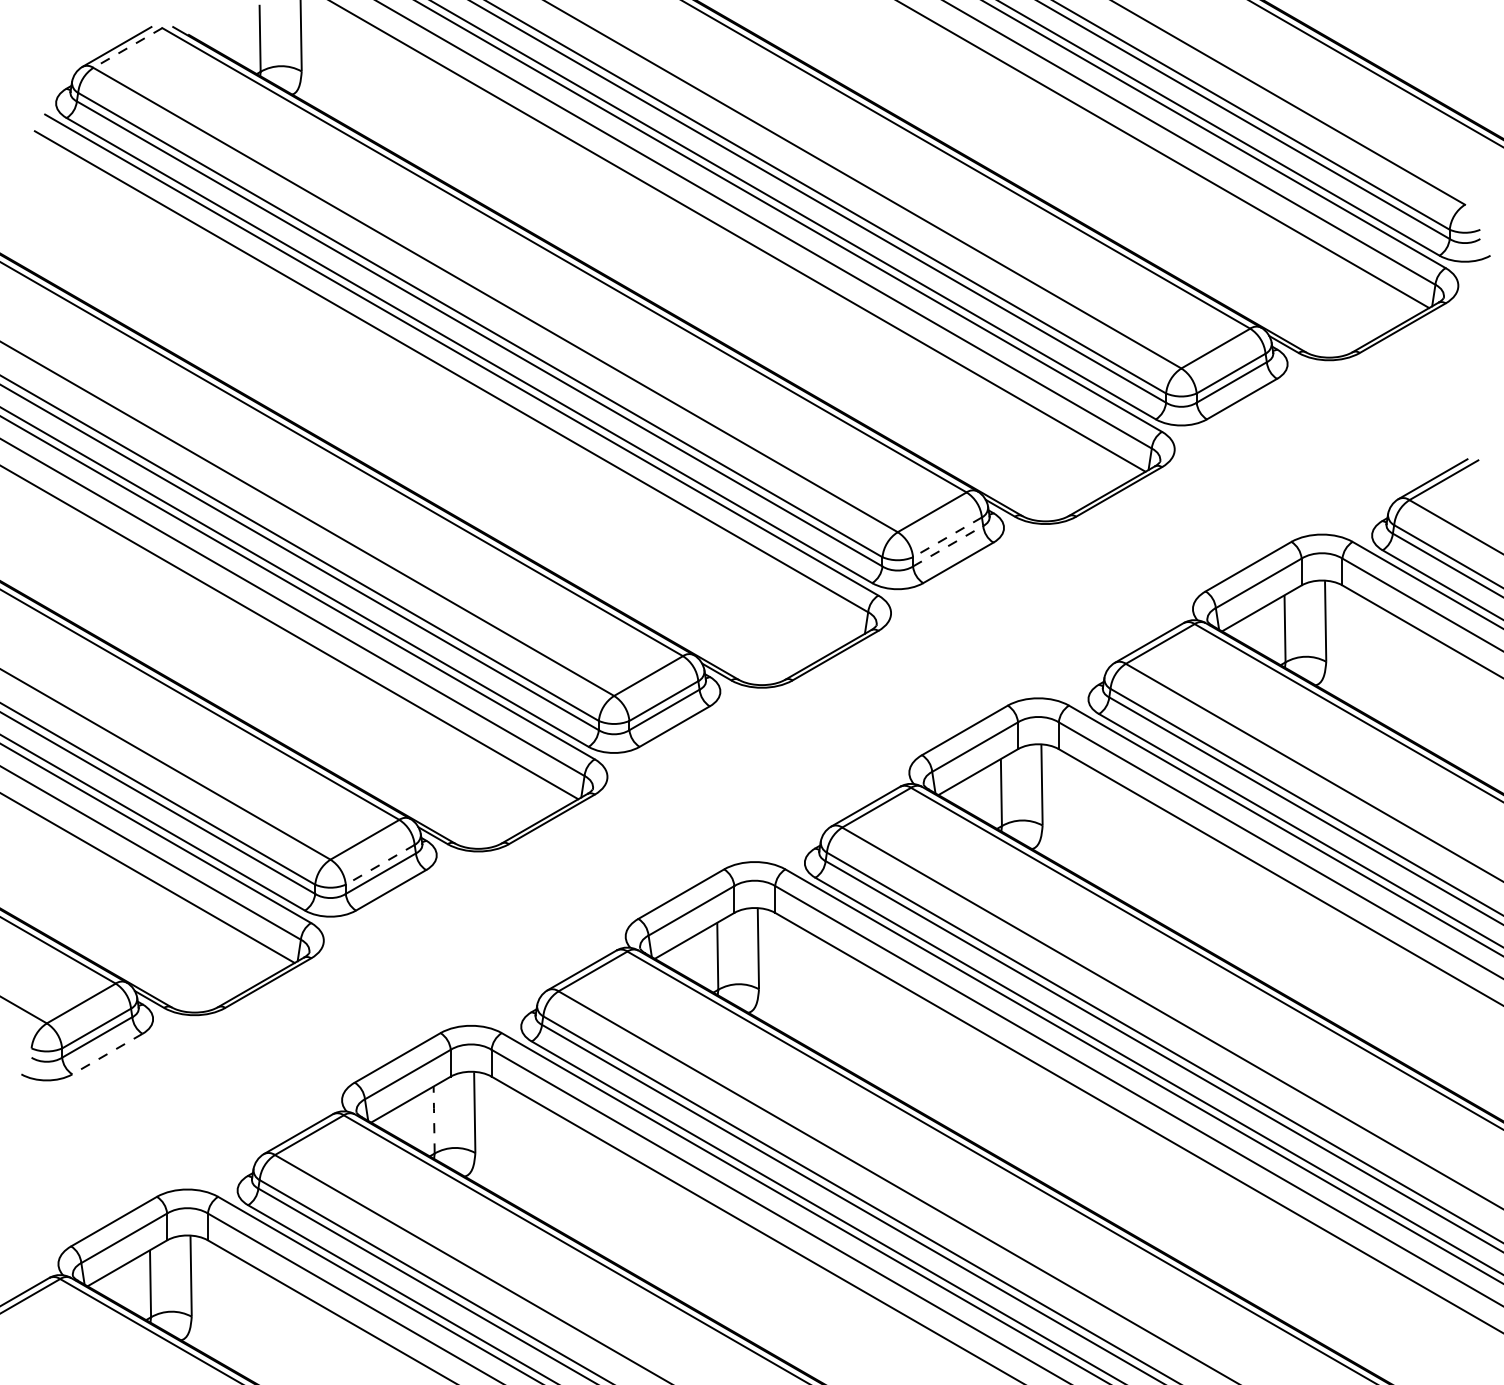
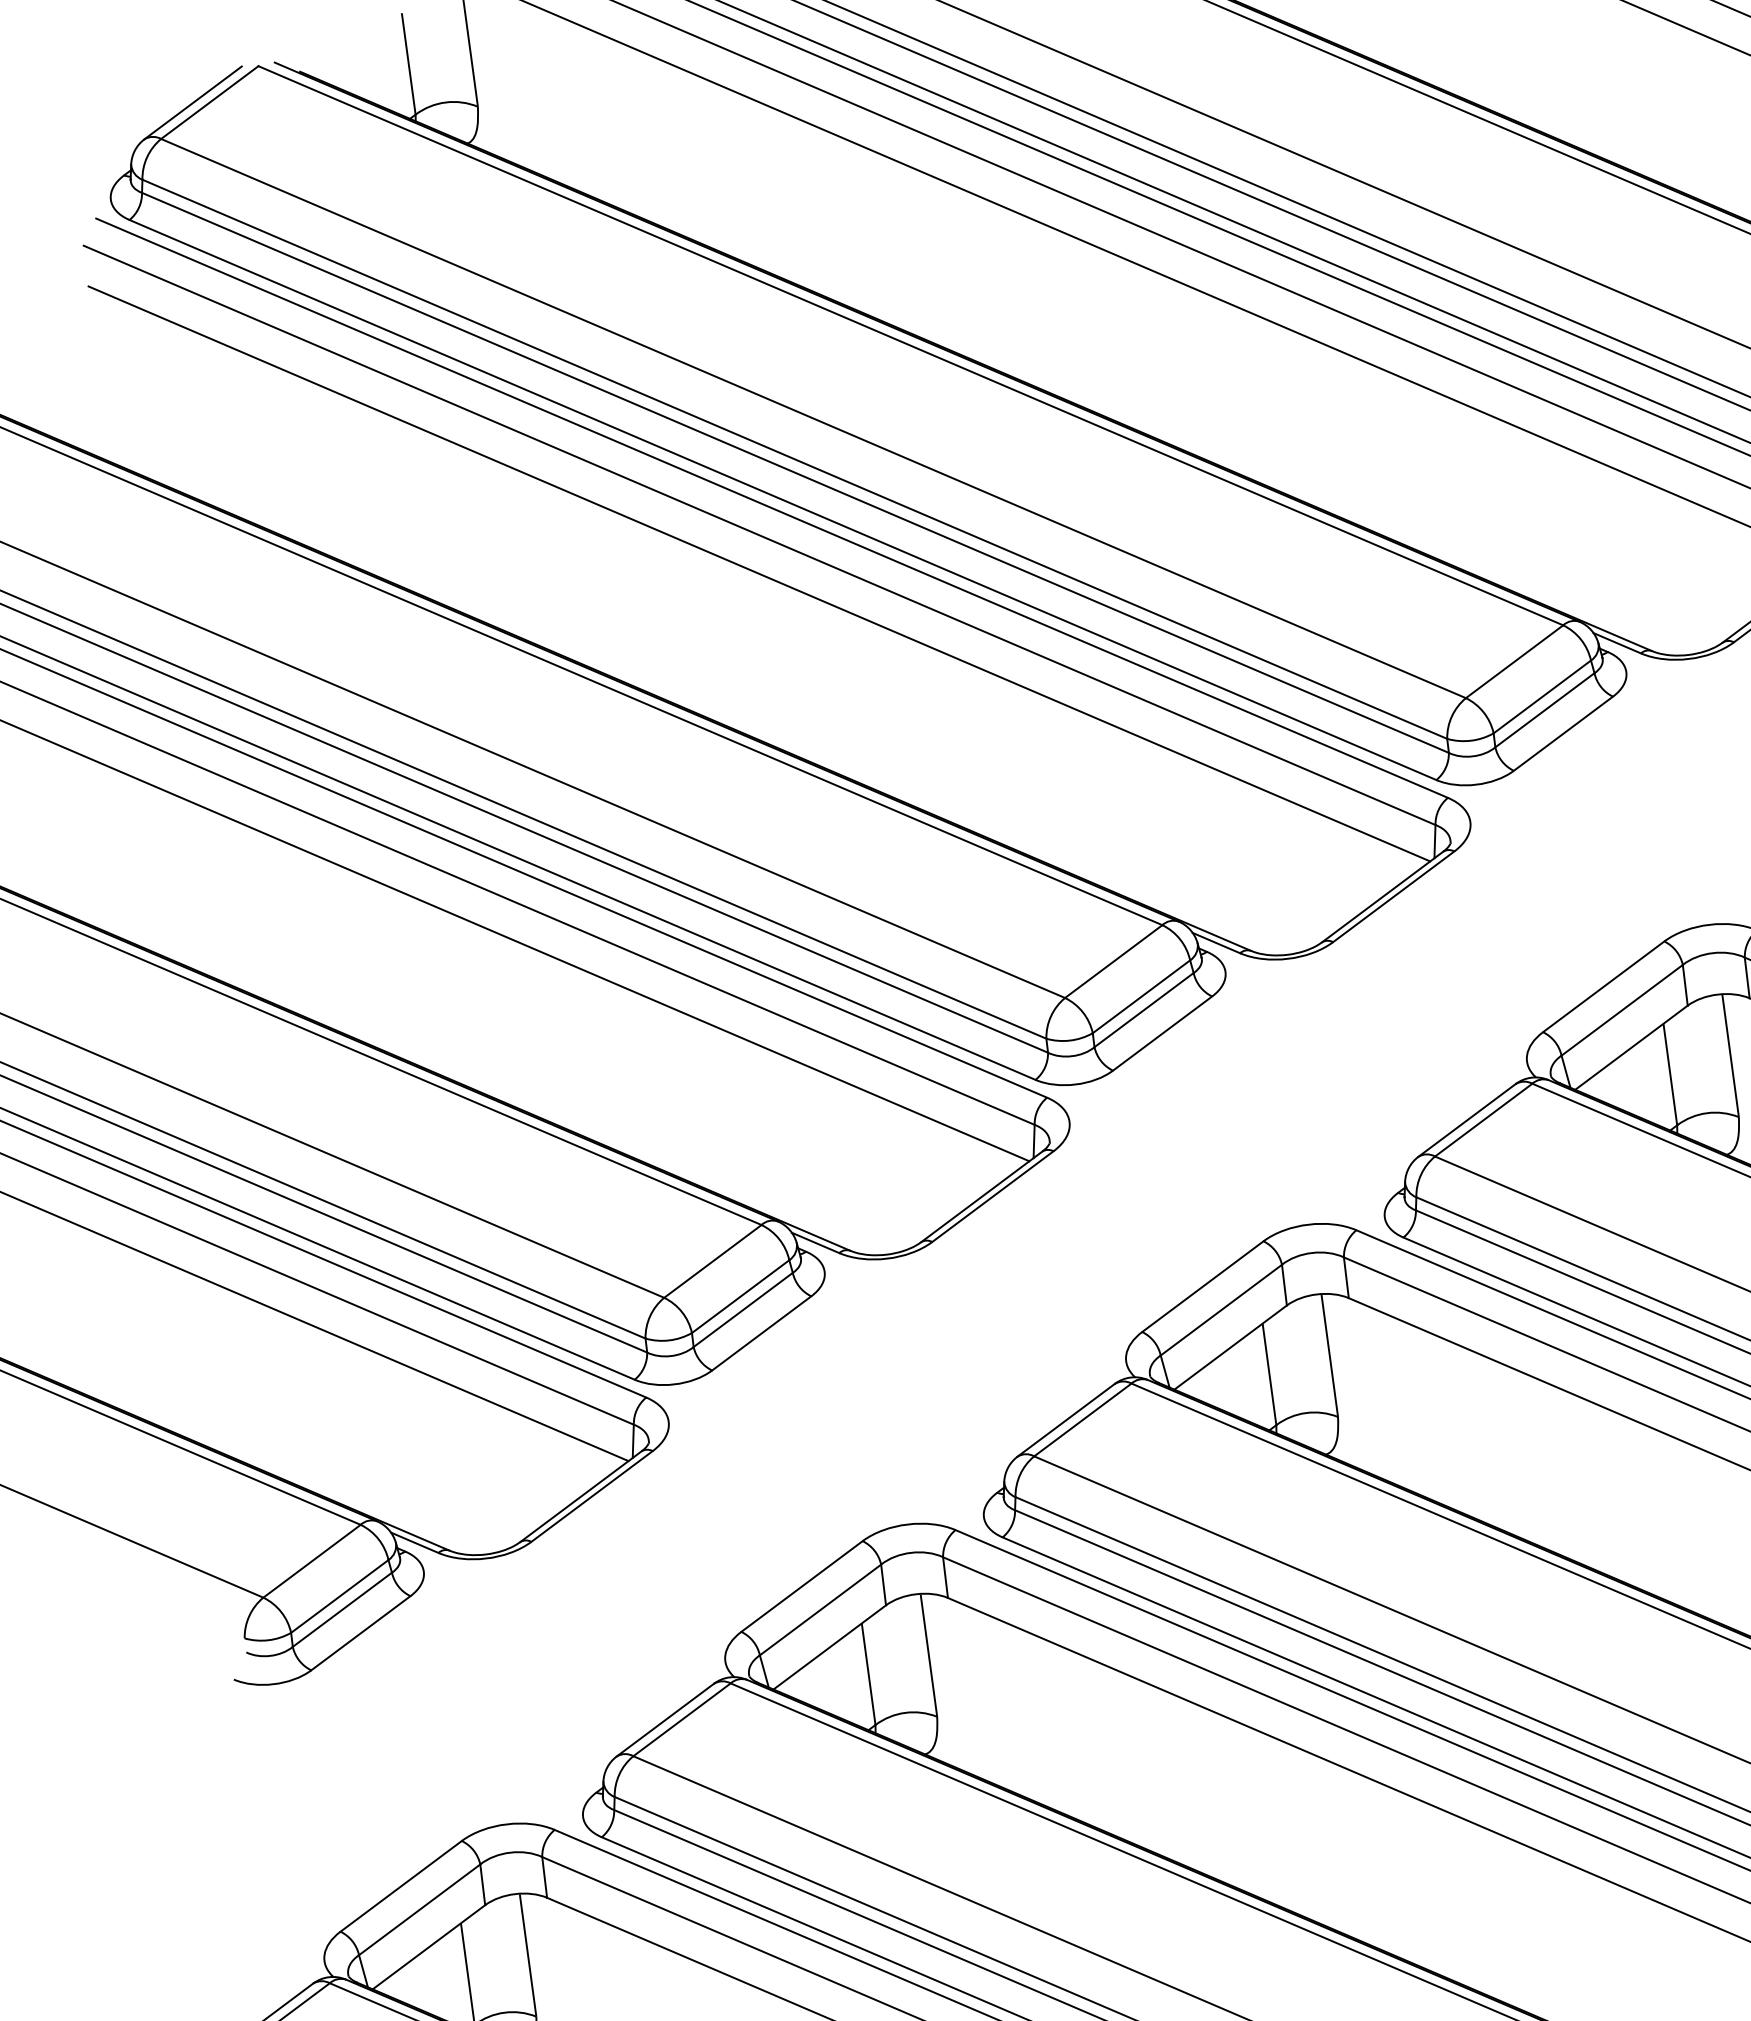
line: (127, 48) -> (209, 103), dashed -> solid
line: (447, 396) -> (757, 573), added
line: (947, 537) -> (1542, 697), dashed -> solid
line: (948, 546) -> (1545, 710), dashed -> solid
line: (380, 864) -> (740, 1296), dashed -> solid
line: (107, 1054) -> (360, 1633), dashed -> solid
line: (434, 1118) -> (868, 1671), dashed -> solid

